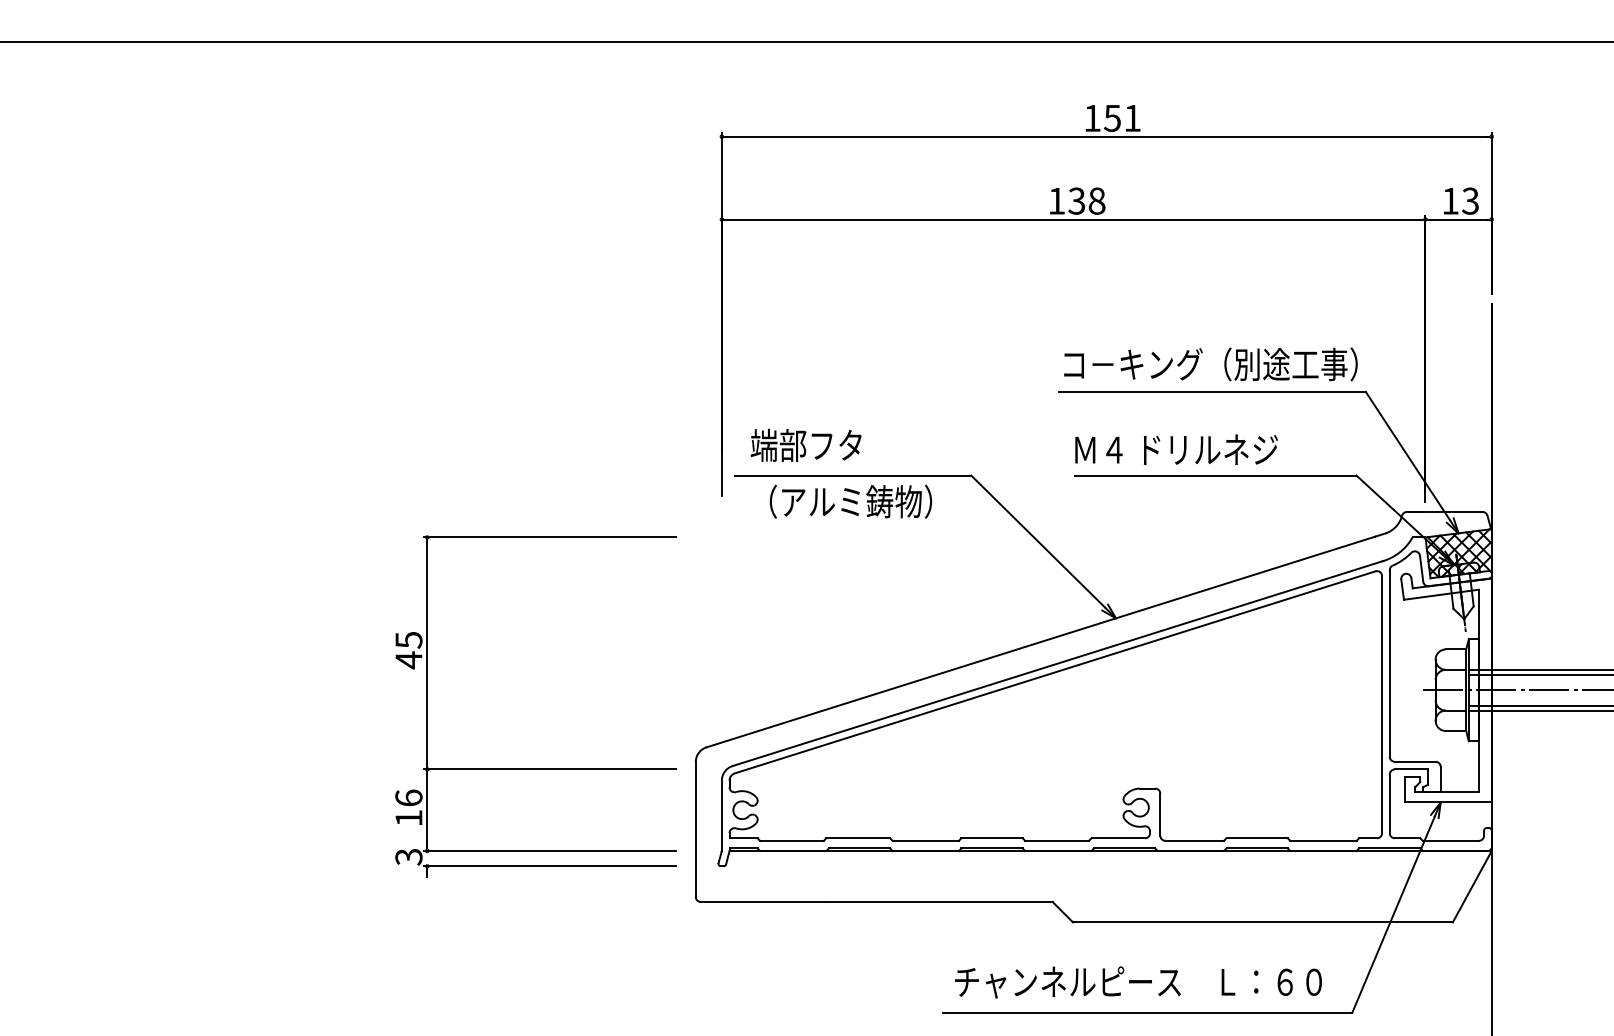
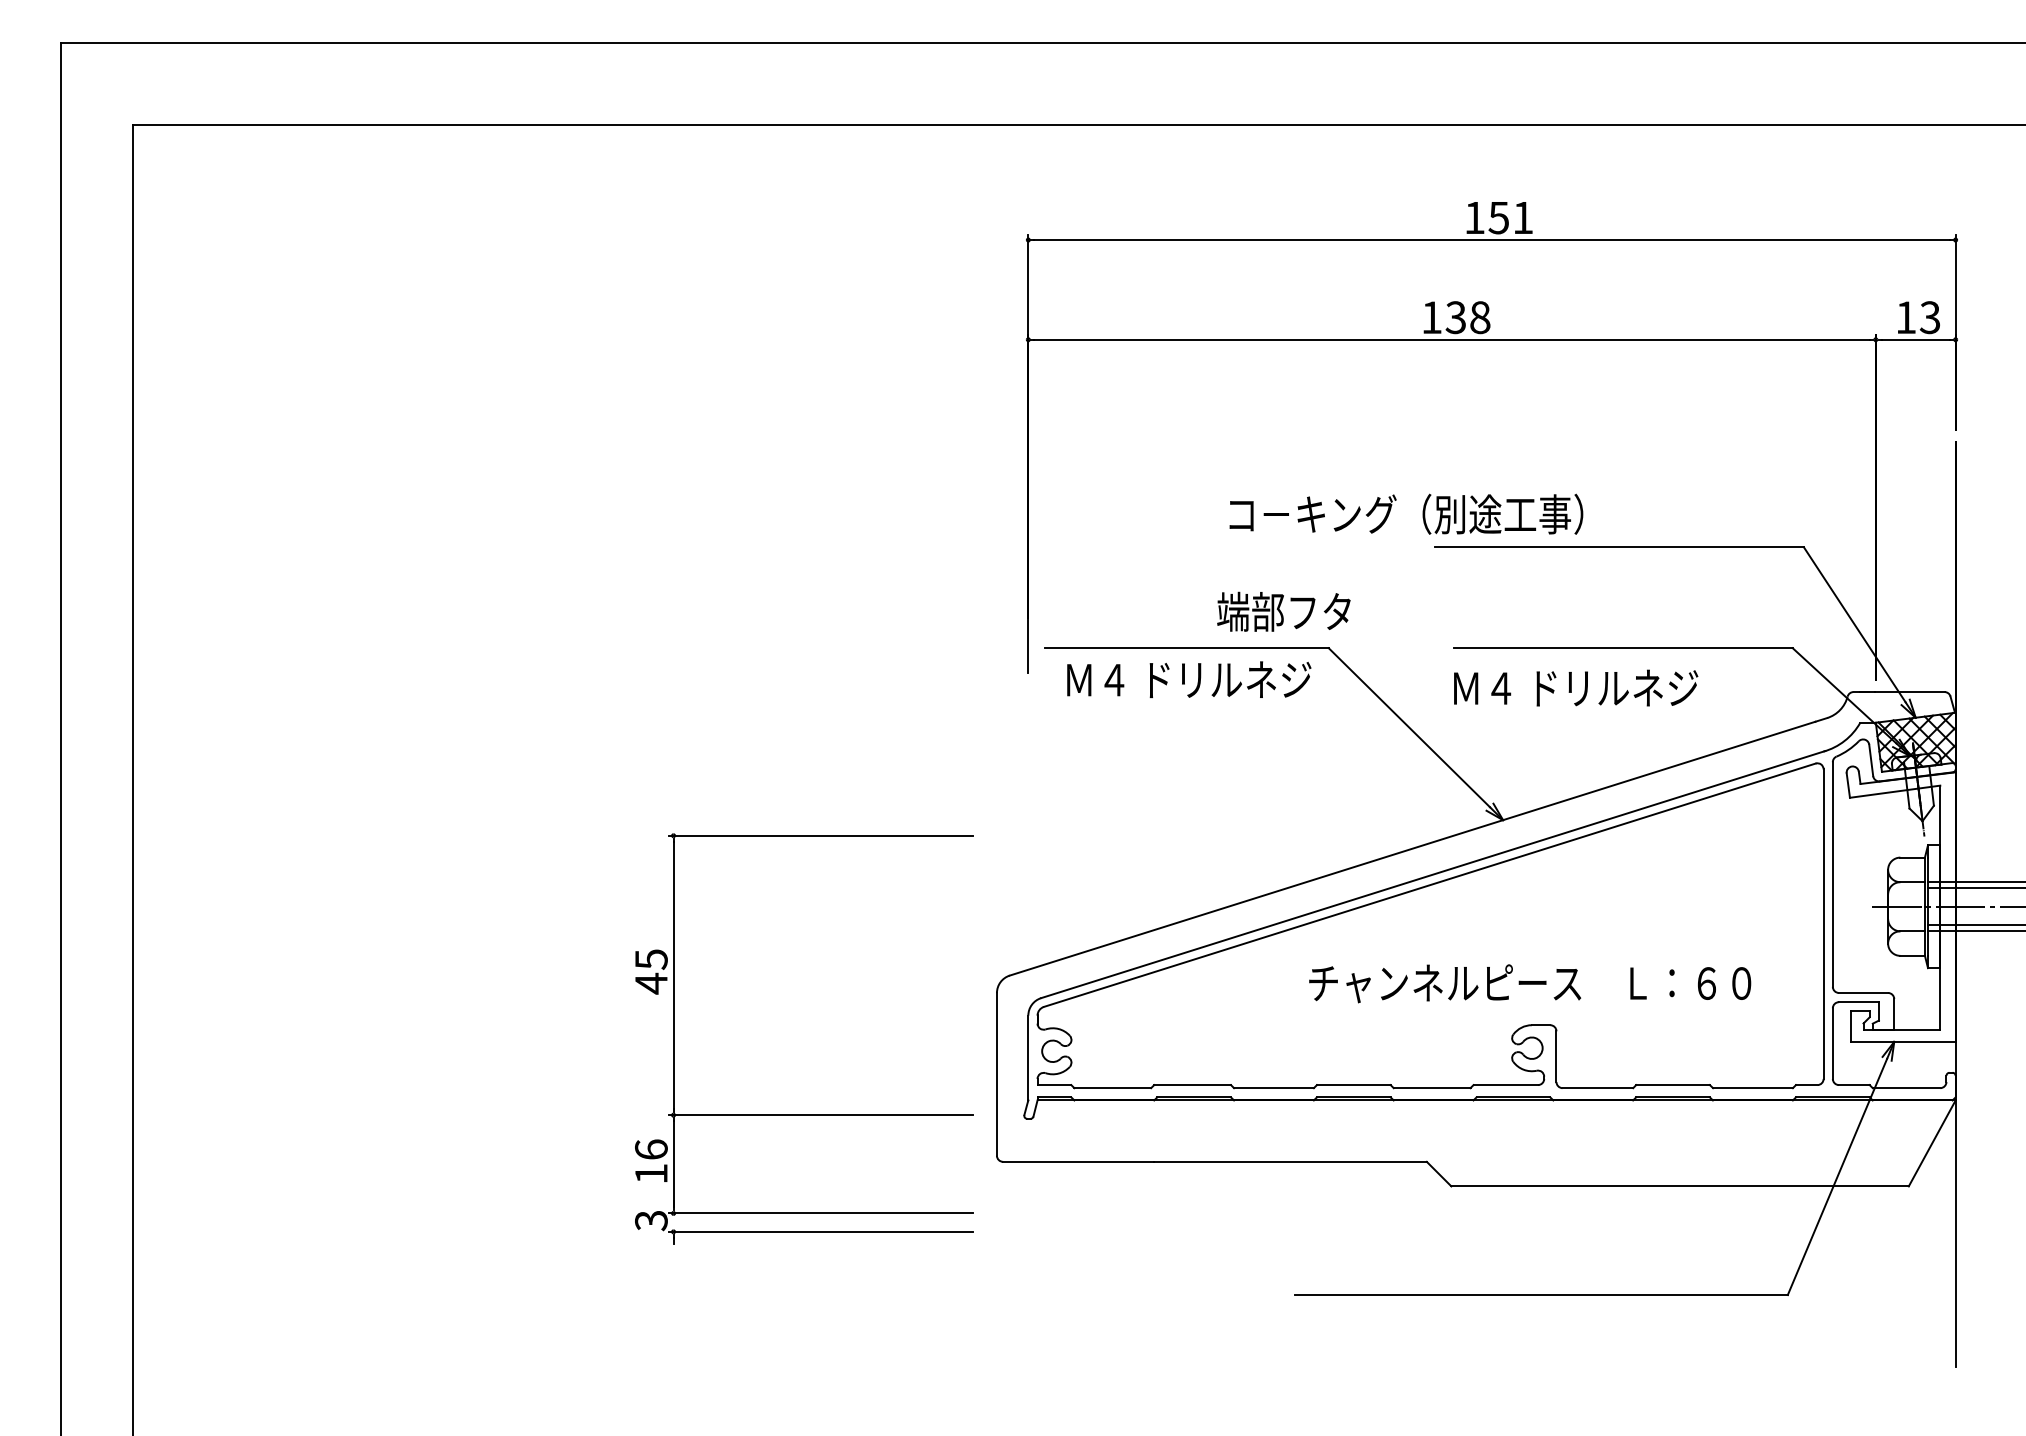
text: (1210, 363) -> (1406, 513), moved
text: (805, 445) -> (1283, 611), moved
text: (1176, 449) -> (1576, 687), moved
text: (855, 501) -> (1189, 679), （アルミ鋳物） -> Ｍ４ ドリルネジ
part: (536, 768) -> (804, 1114), moved
text: (1138, 982) -> (1530, 983), moved

